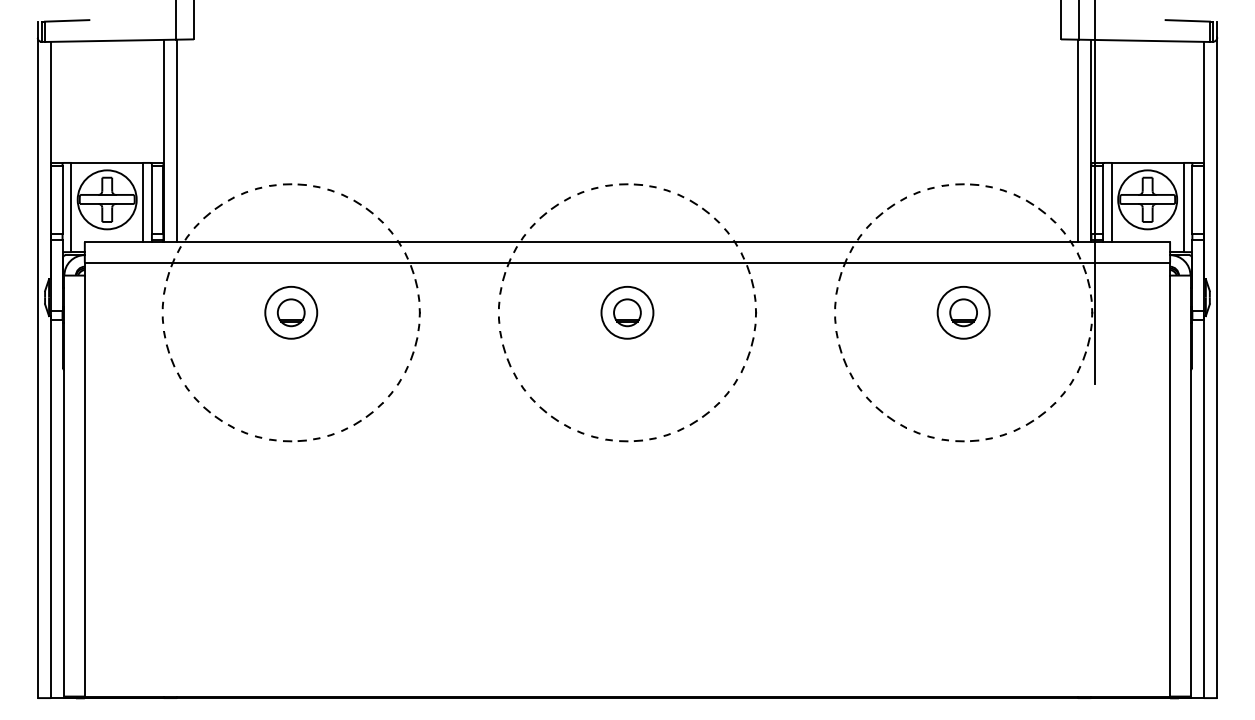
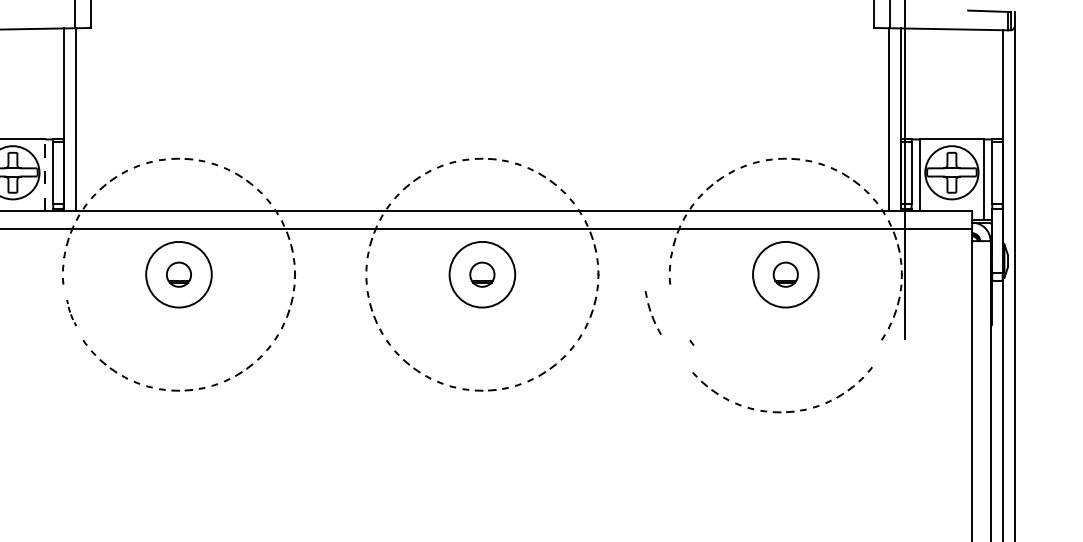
line: (143, 202) -> (45, 175), solid -> dashed
circle: (291, 312) -> (179, 274), size x1.4
circle: (627, 312) -> (482, 274), size x1.4
circle: (963, 312) -> (785, 274), size x1.4
part: (172, 355) -> (71, 313), size x0.6
part: (844, 355) -> (653, 313), moved
part: (964, 440) -> (781, 411), moved

